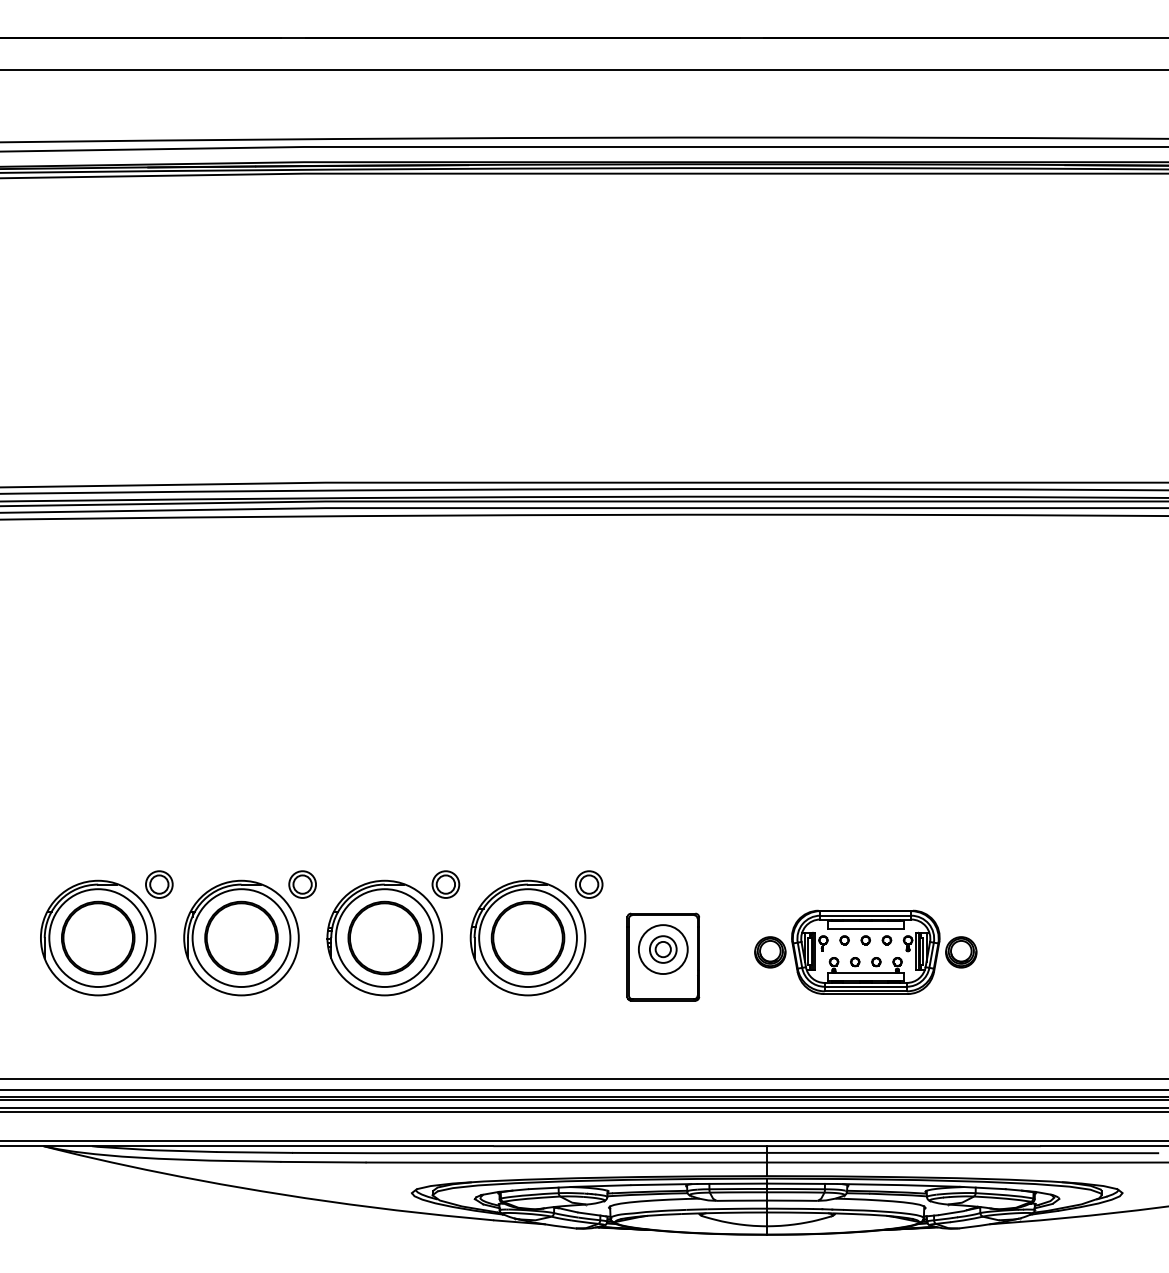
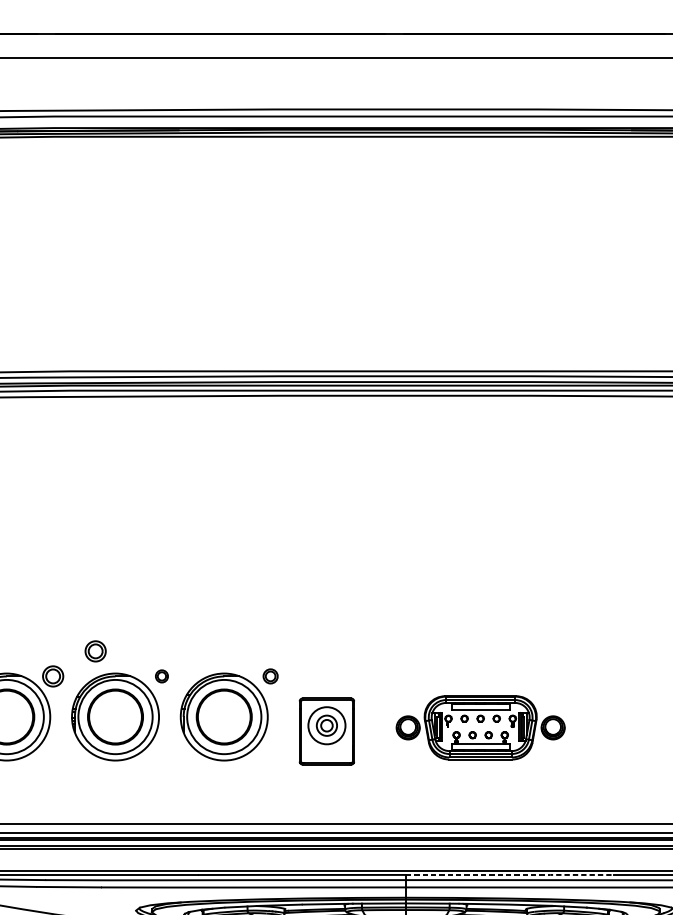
part: (358, 851) -> (95, 651), added
part: (445, 884) -> (161, 676), size x0.6
part: (588, 884) -> (270, 676), size x0.7
line: (904, 1146) -> (510, 875), solid -> dashed

